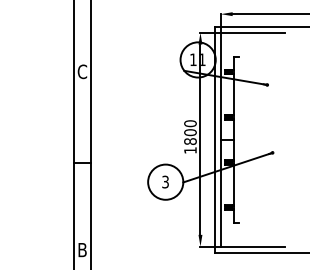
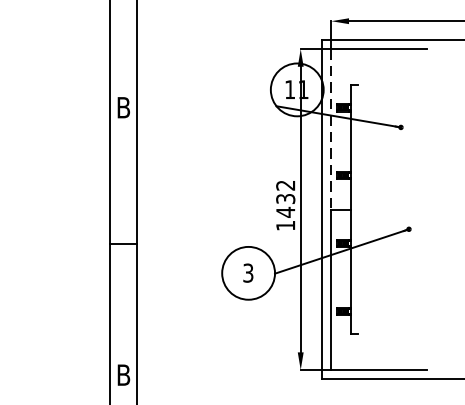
text: (82, 71) -> (123, 107), C -> B
line: (220, 86) -> (330, 129), solid -> dashed
text: (190, 132) -> (285, 198), 1800 -> 1432

